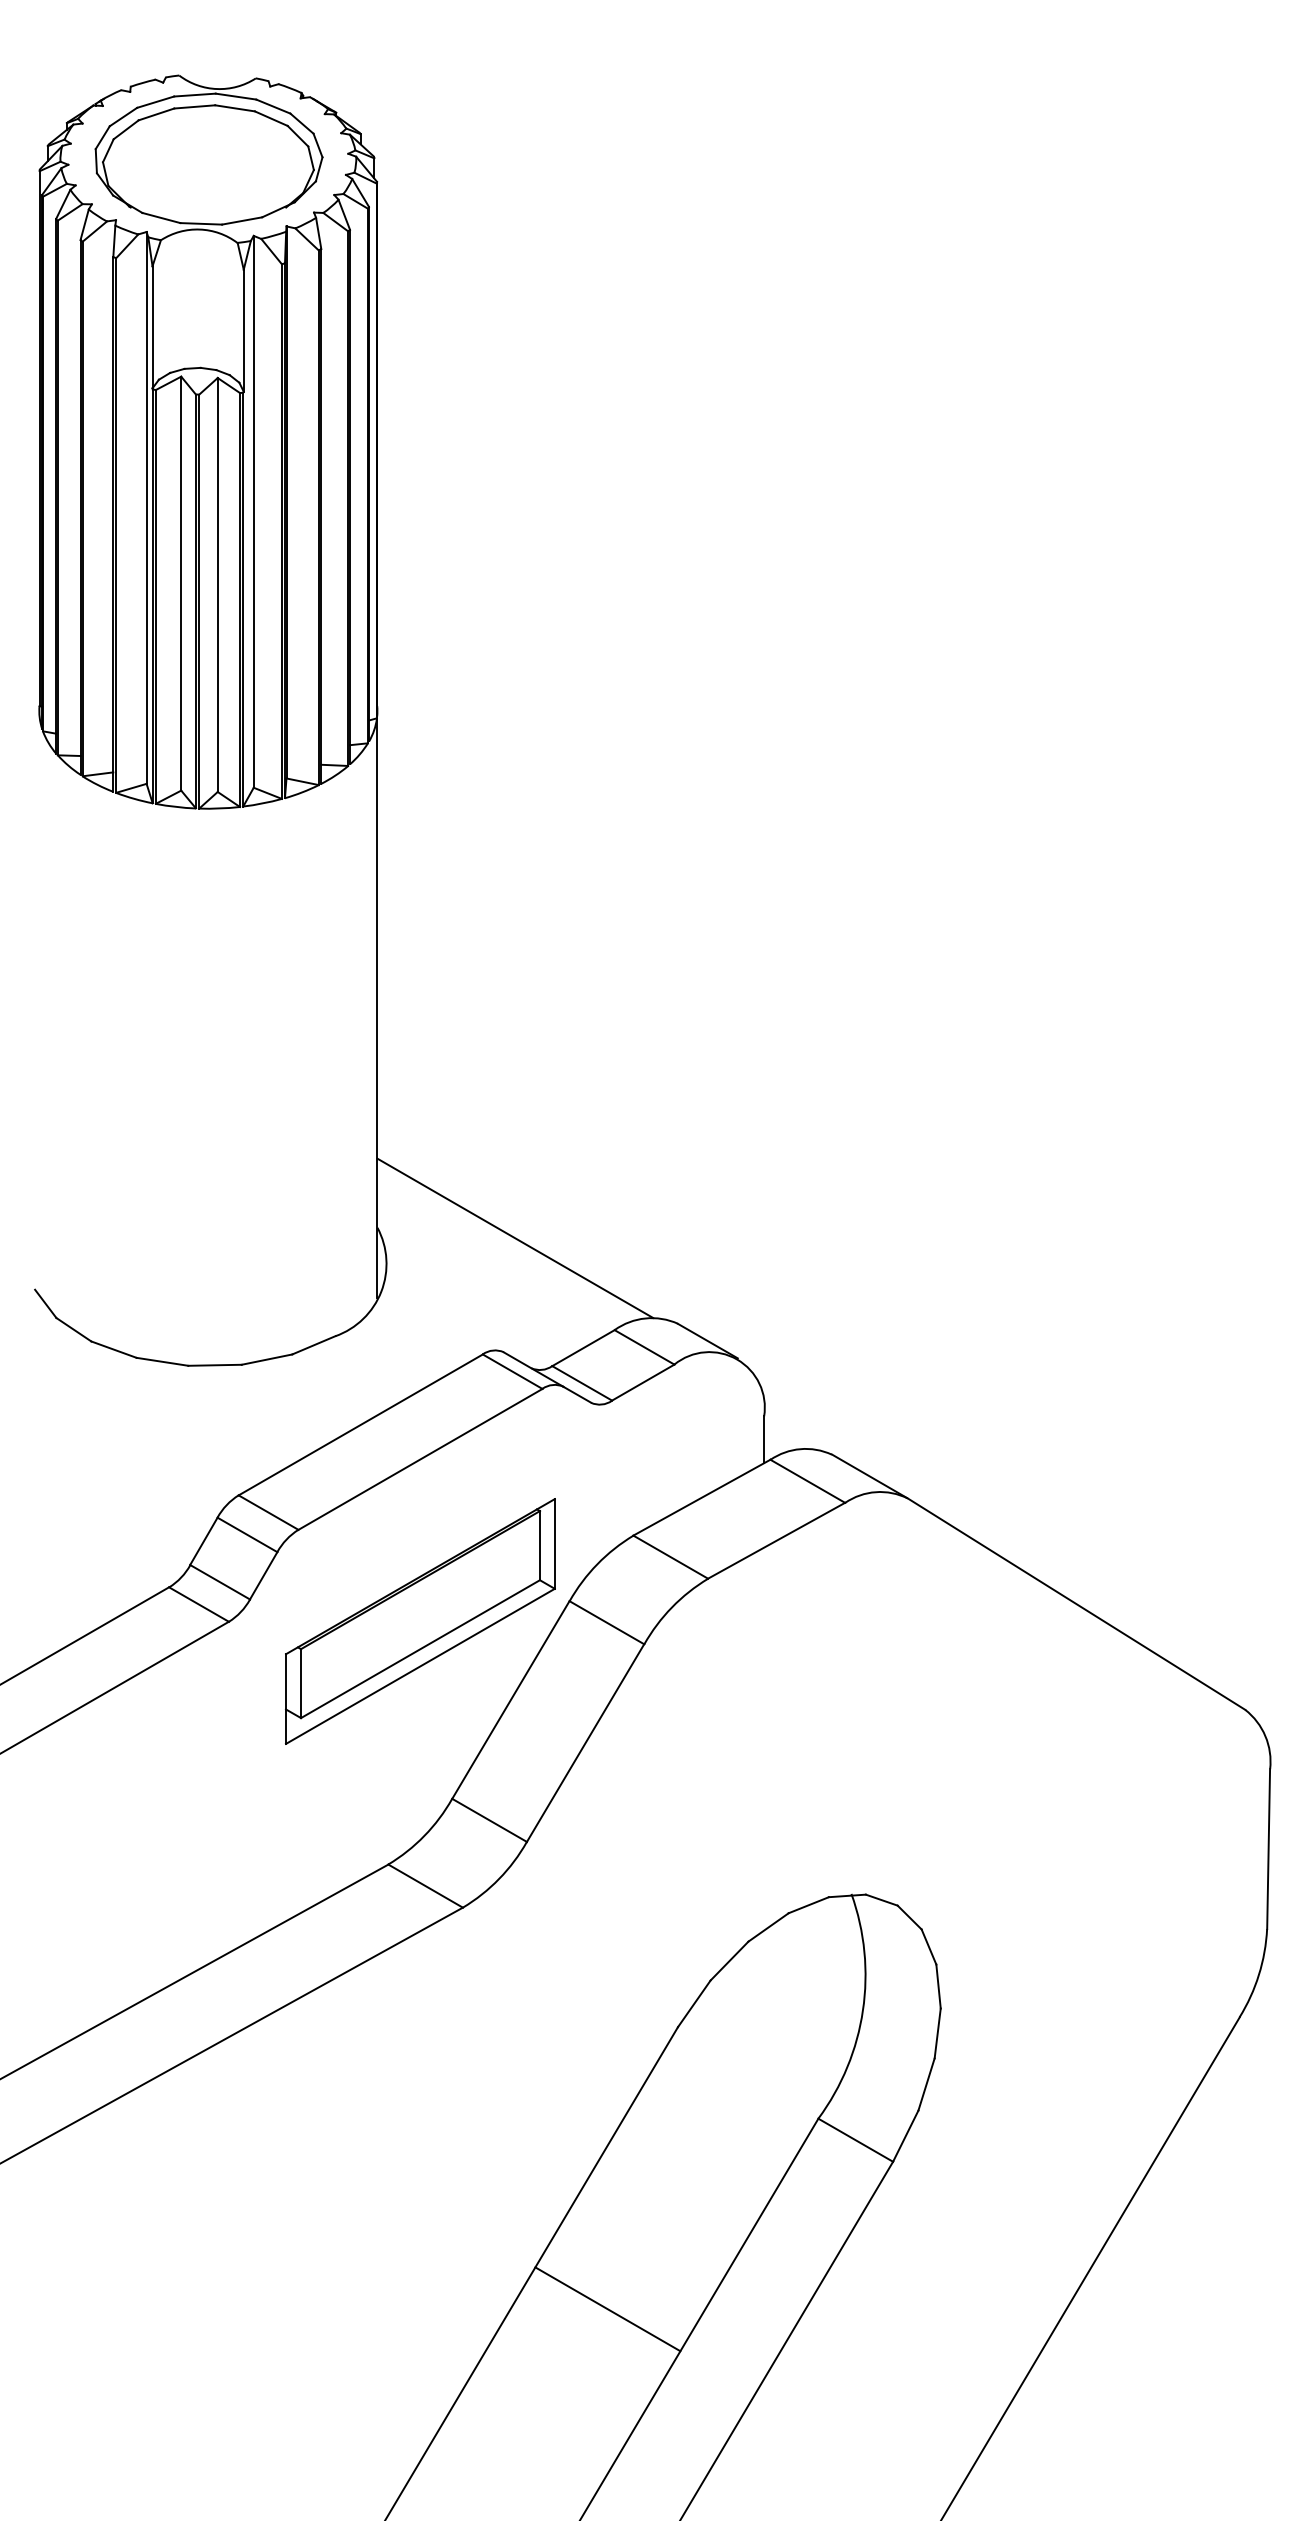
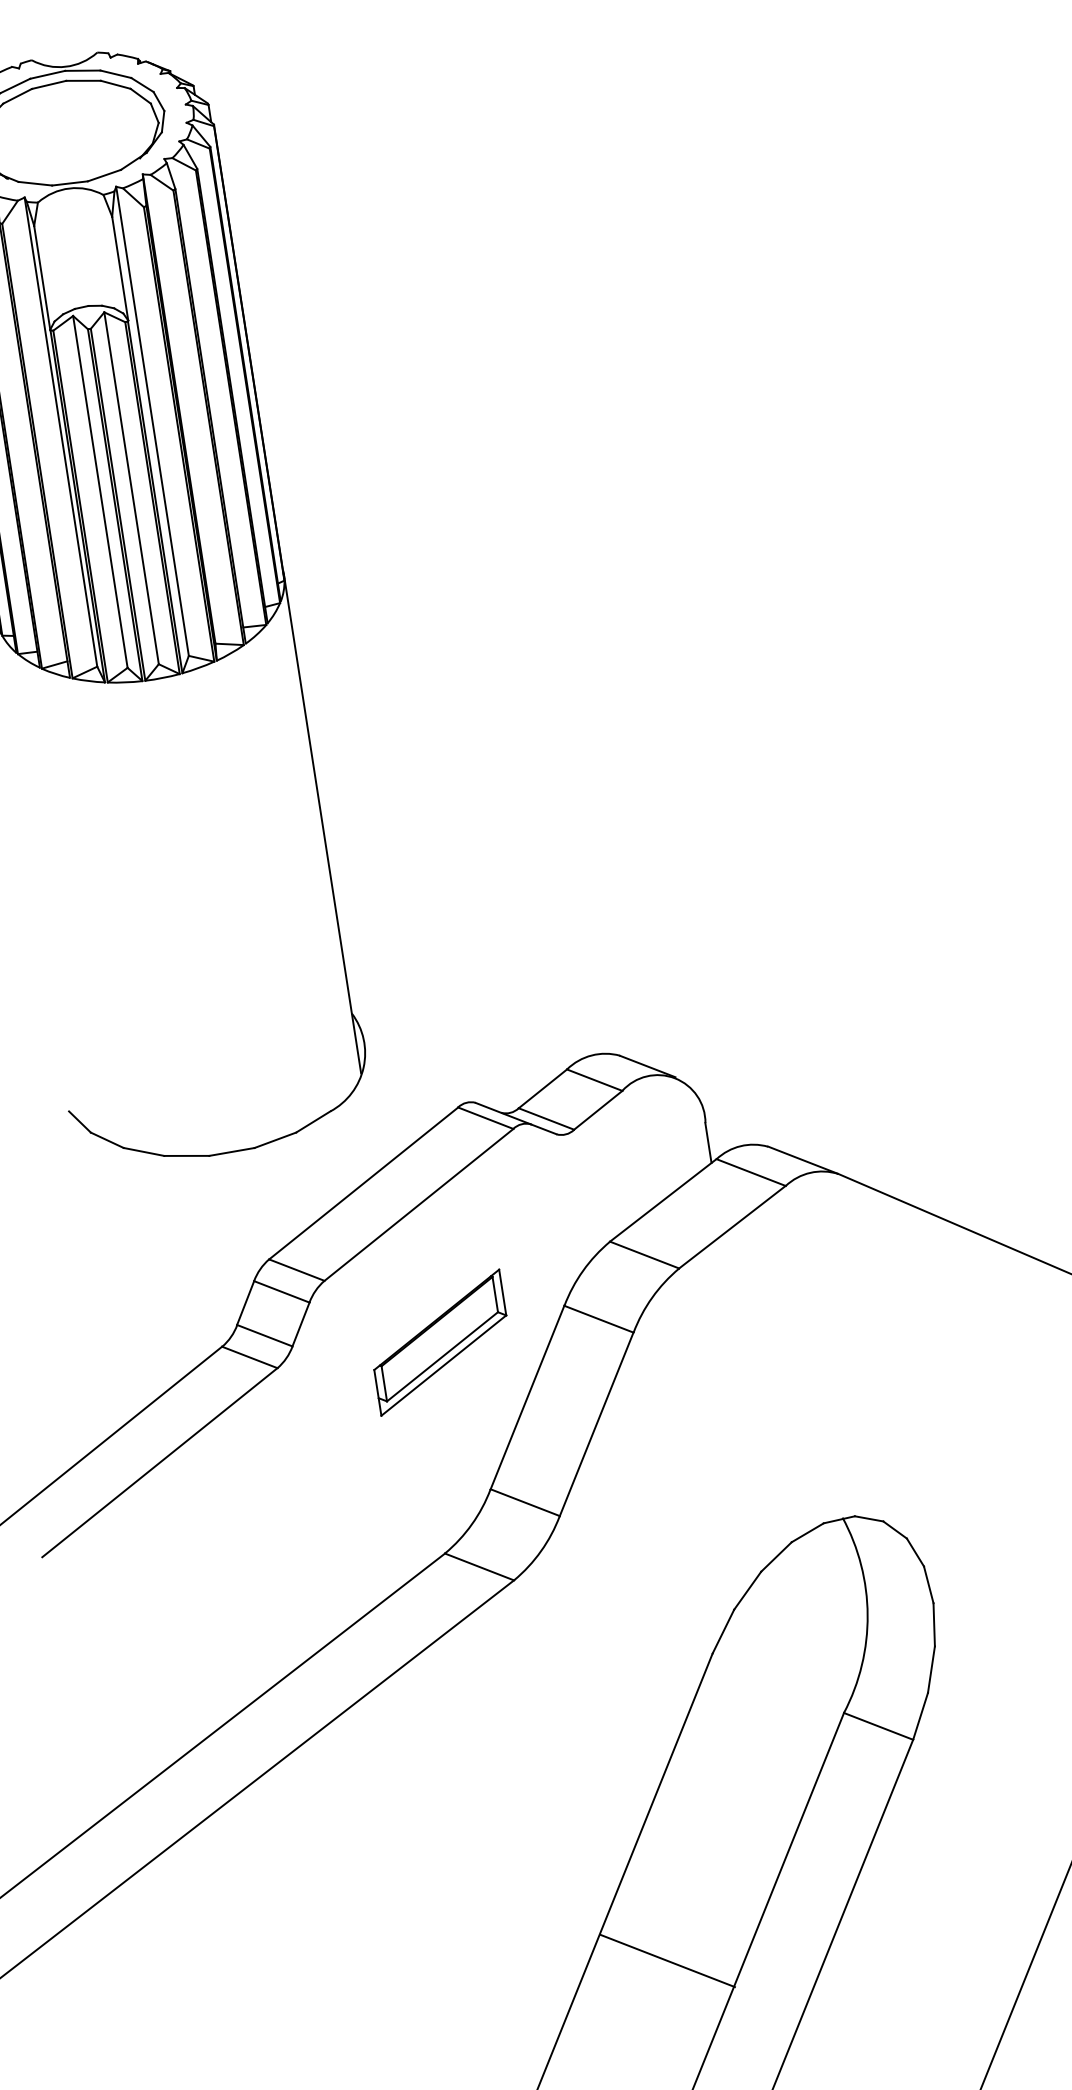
line: (515, 1237) -> (470, 1003), removed
part: (420, 1621) -> (440, 1342), size x0.6
line: (607, 2309) -> (667, 1961), moved

